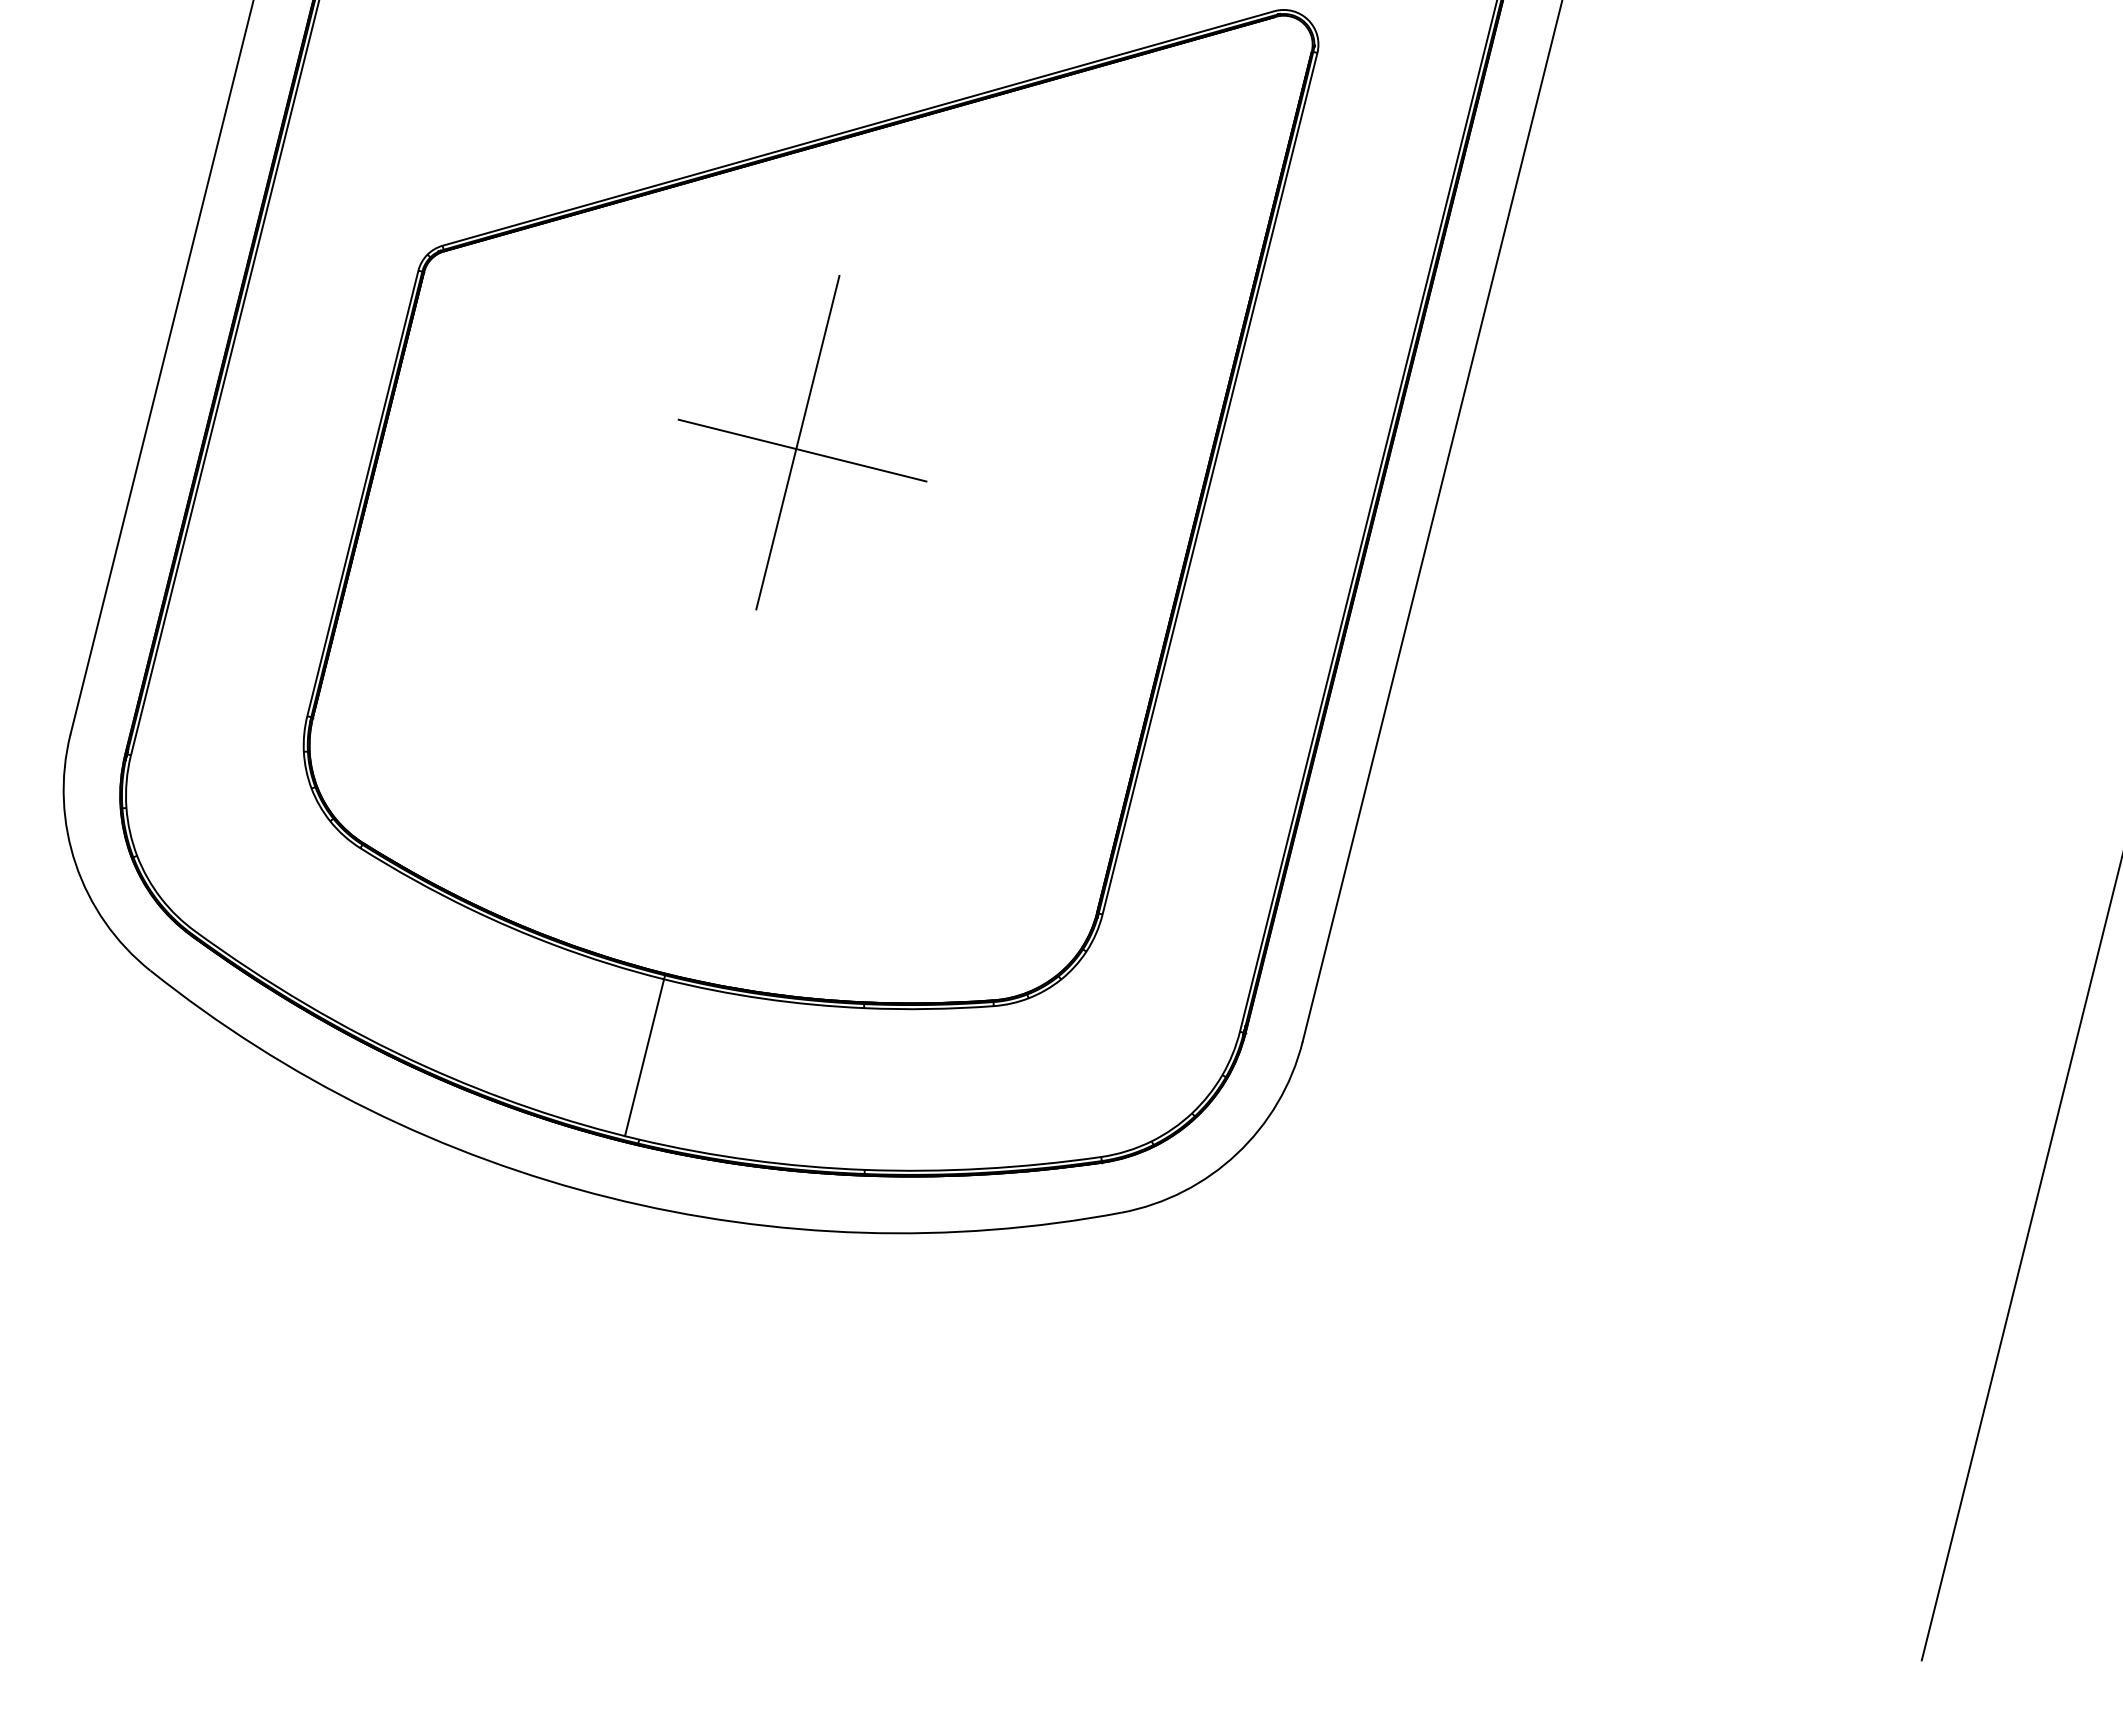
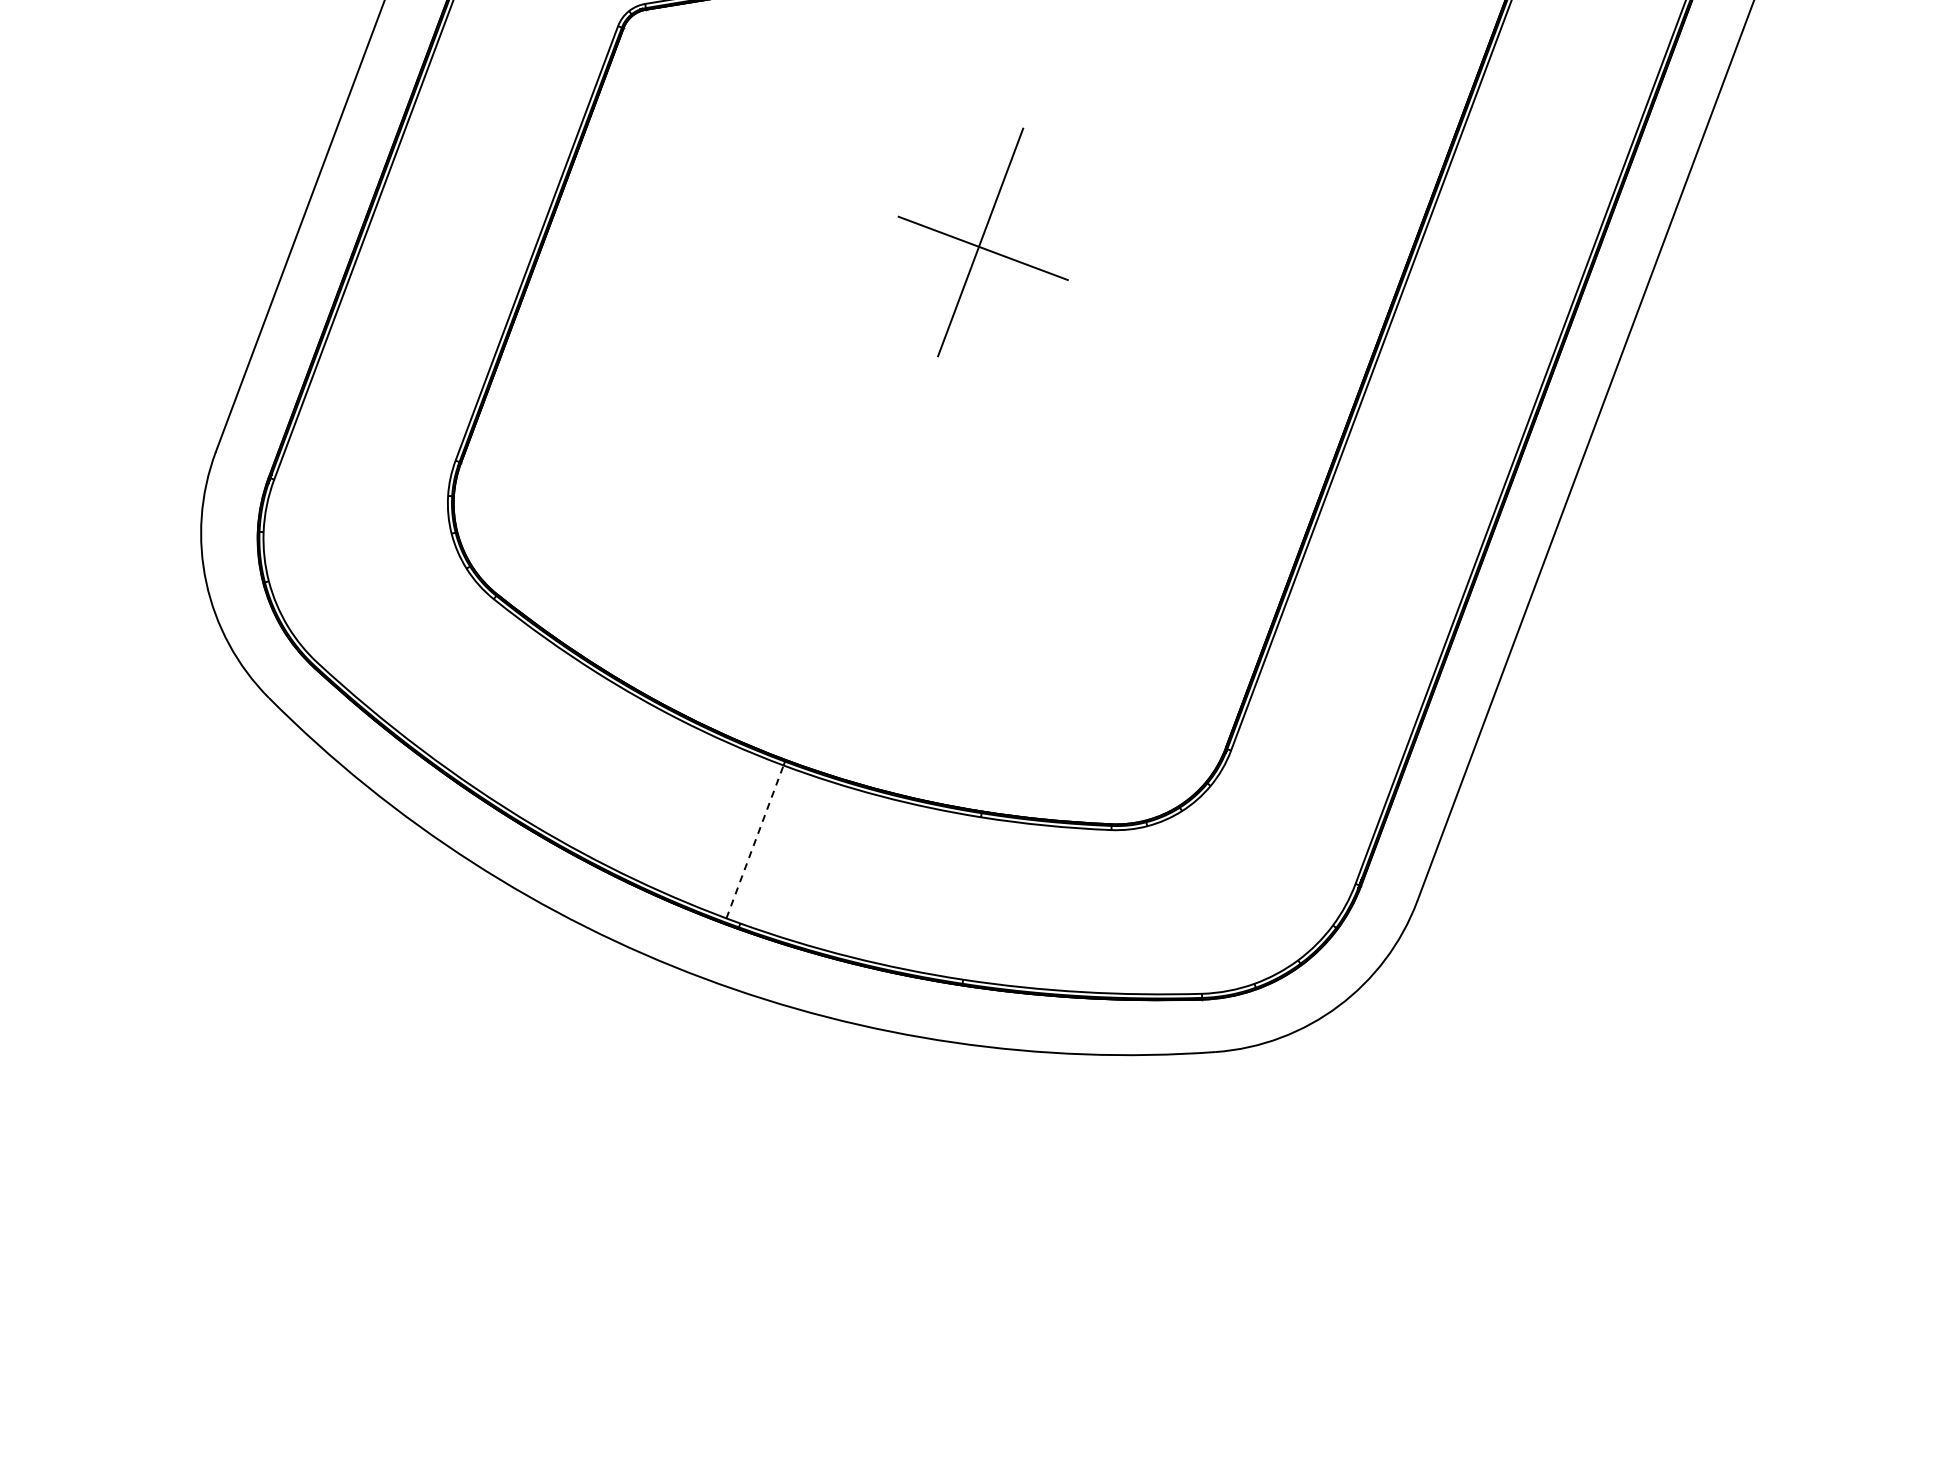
part: (802, 442) -> (983, 242), size x0.7
line: (644, 1057) -> (755, 841), solid -> dashed

